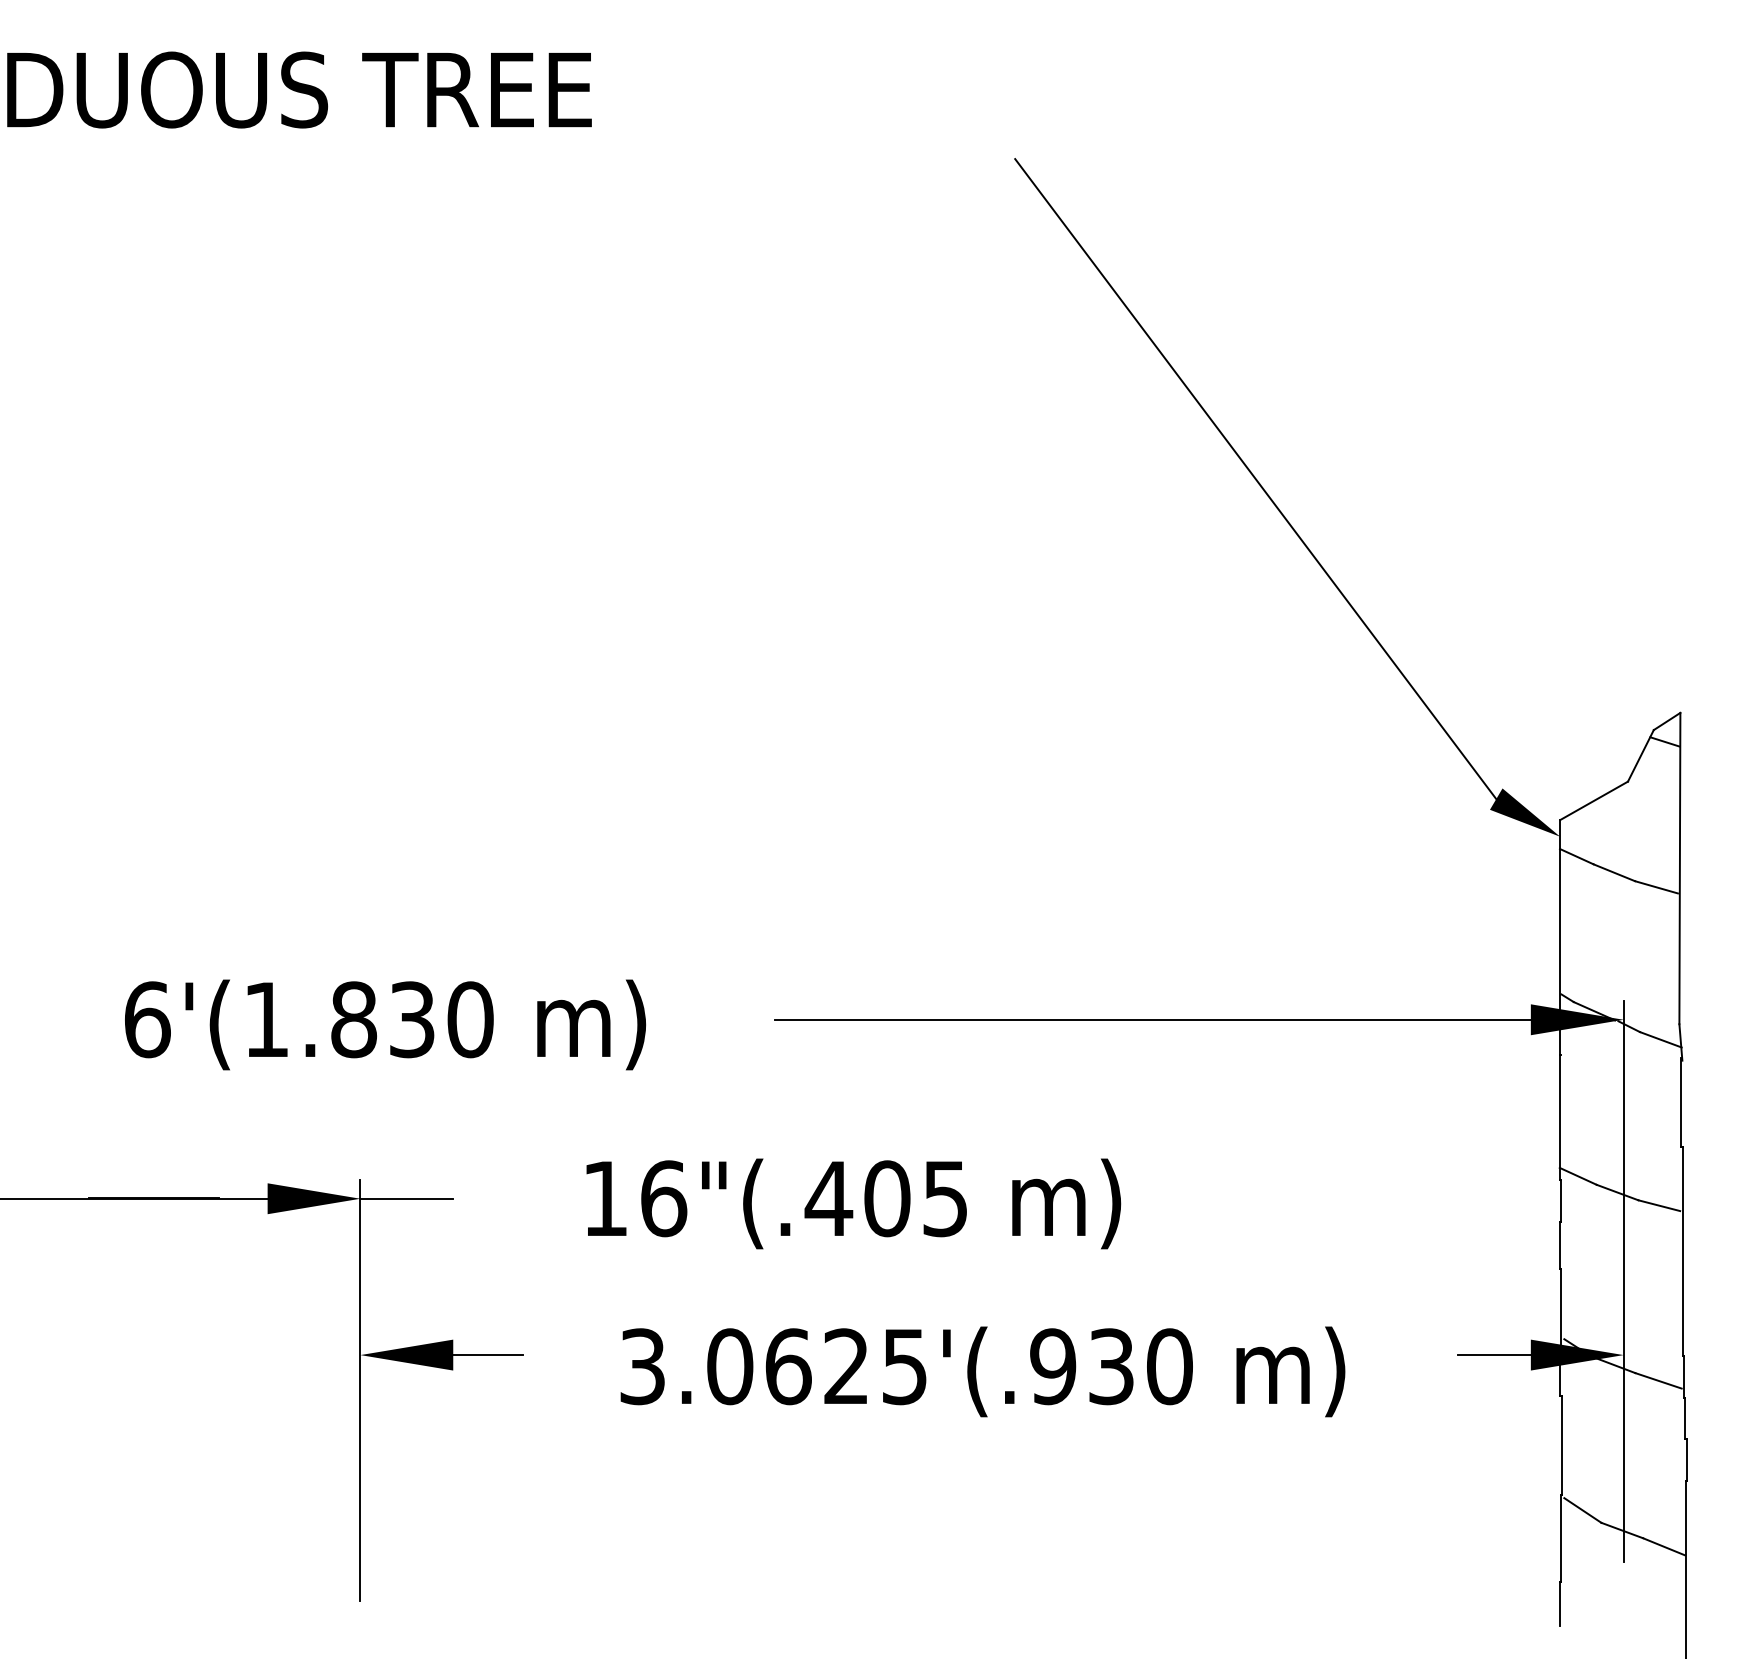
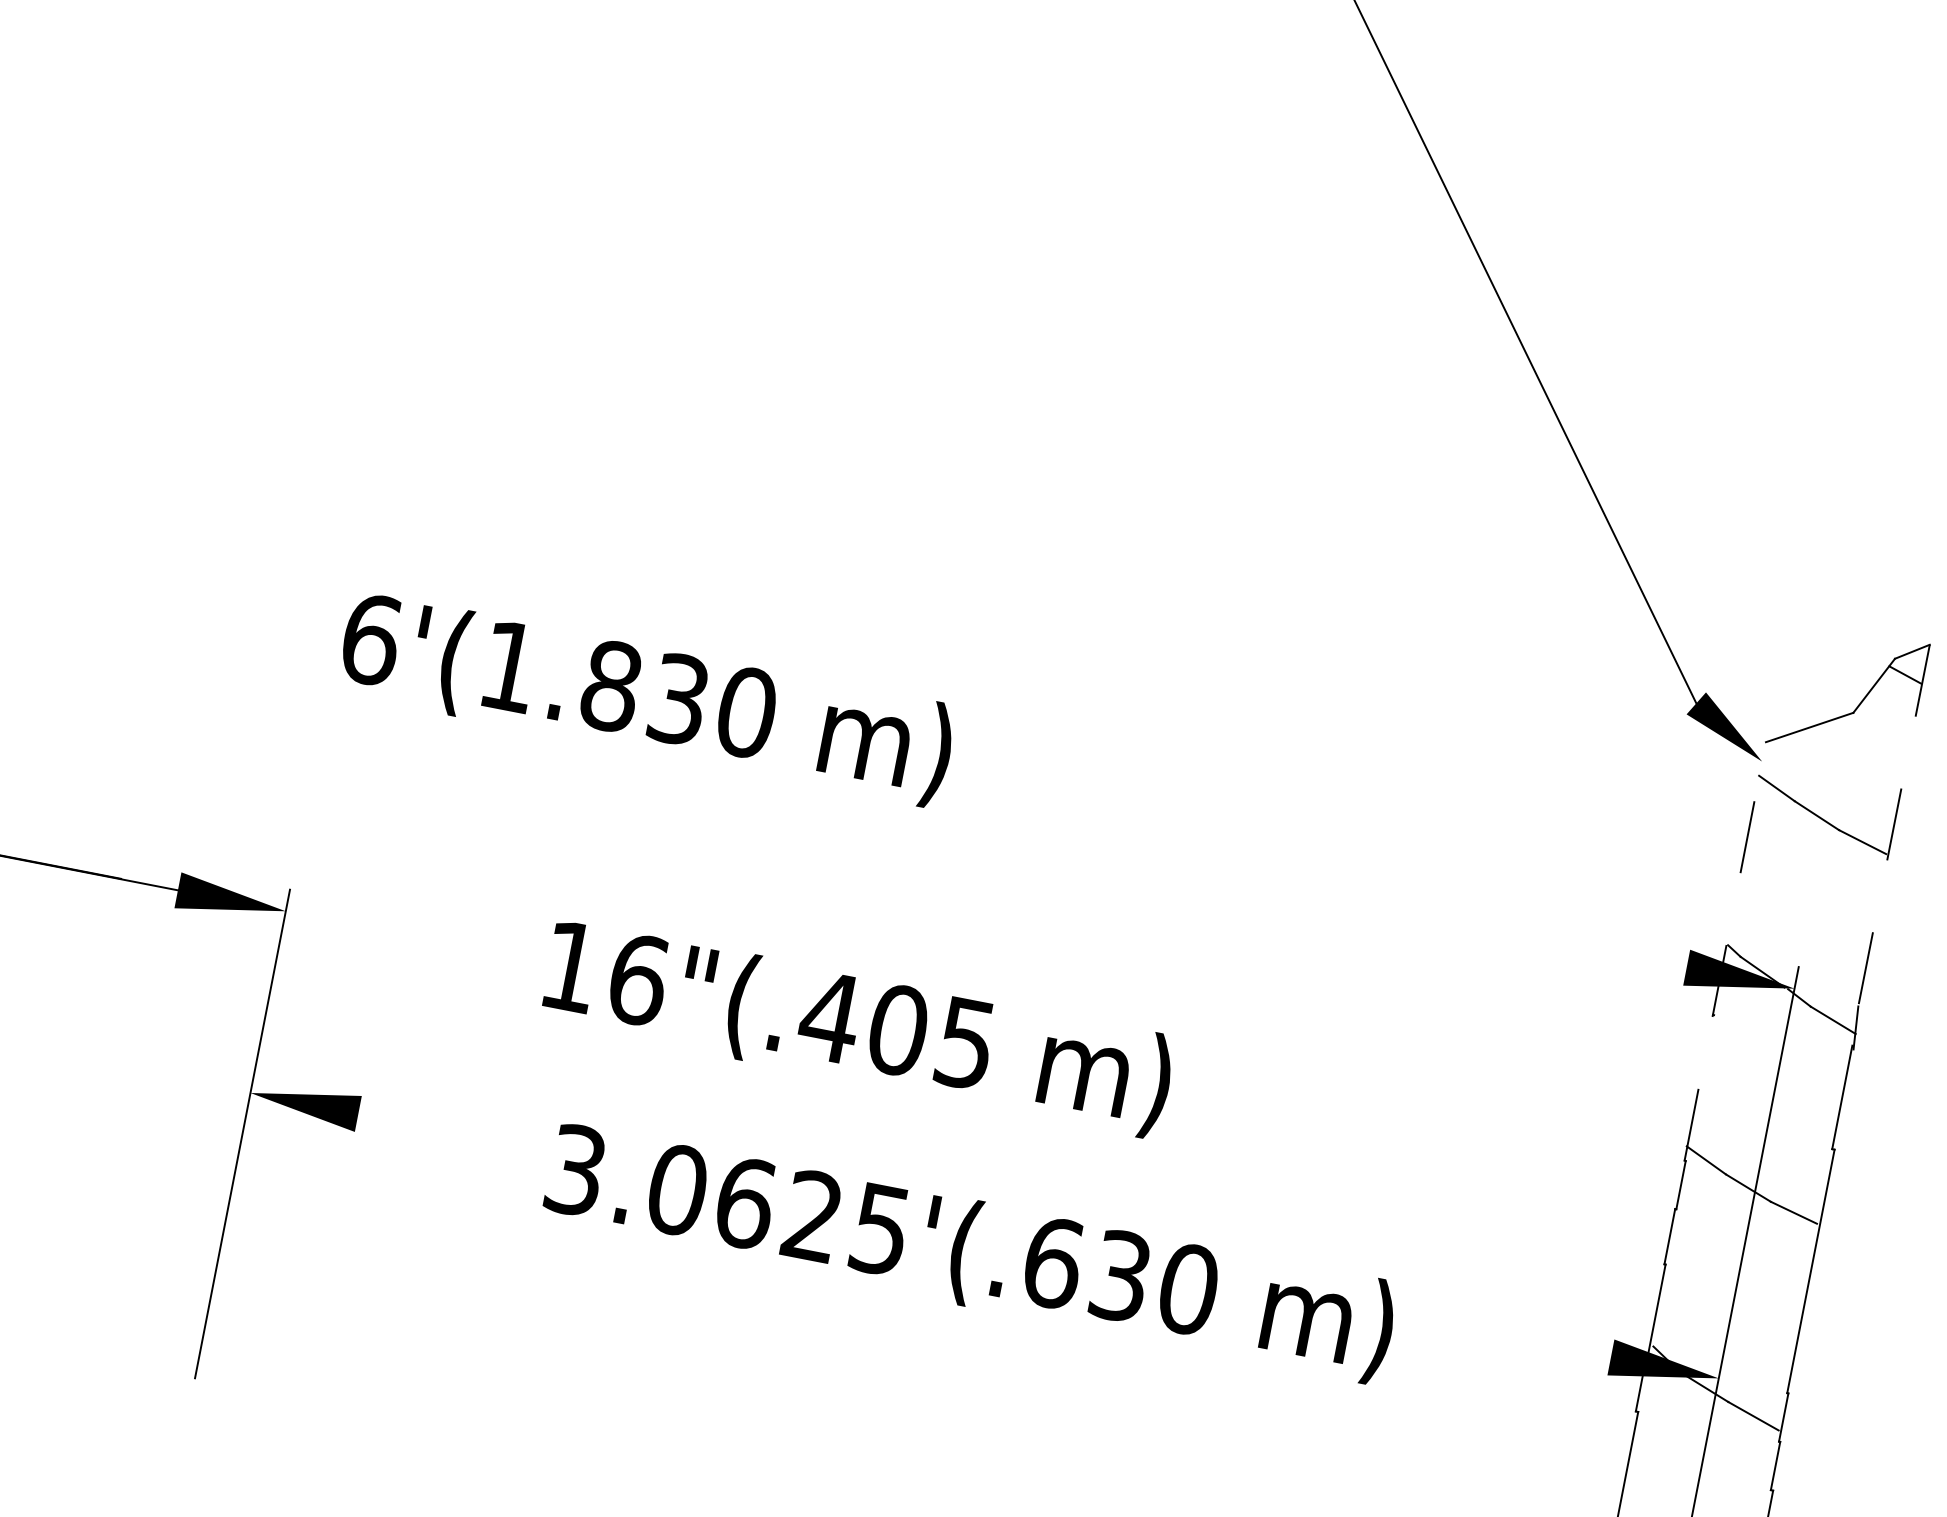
line: (1679, 868) -> (1893, 825), solid -> dashed
line: (1560, 999) -> (1725, 950), solid -> dashed
line: (1152, 1019) -> (1246, 881), removed
text: (385, 1024) -> (646, 698), moved
line: (406, 1198) -> (339, 921), removed
line: (488, 1355) -> (399, 1122), removed
line: (1493, 1355) -> (1567, 1349), removed
text: (1053, 1366) -> (1053, 1262), 3.0625'(.930 -> 3.0625'(.630

